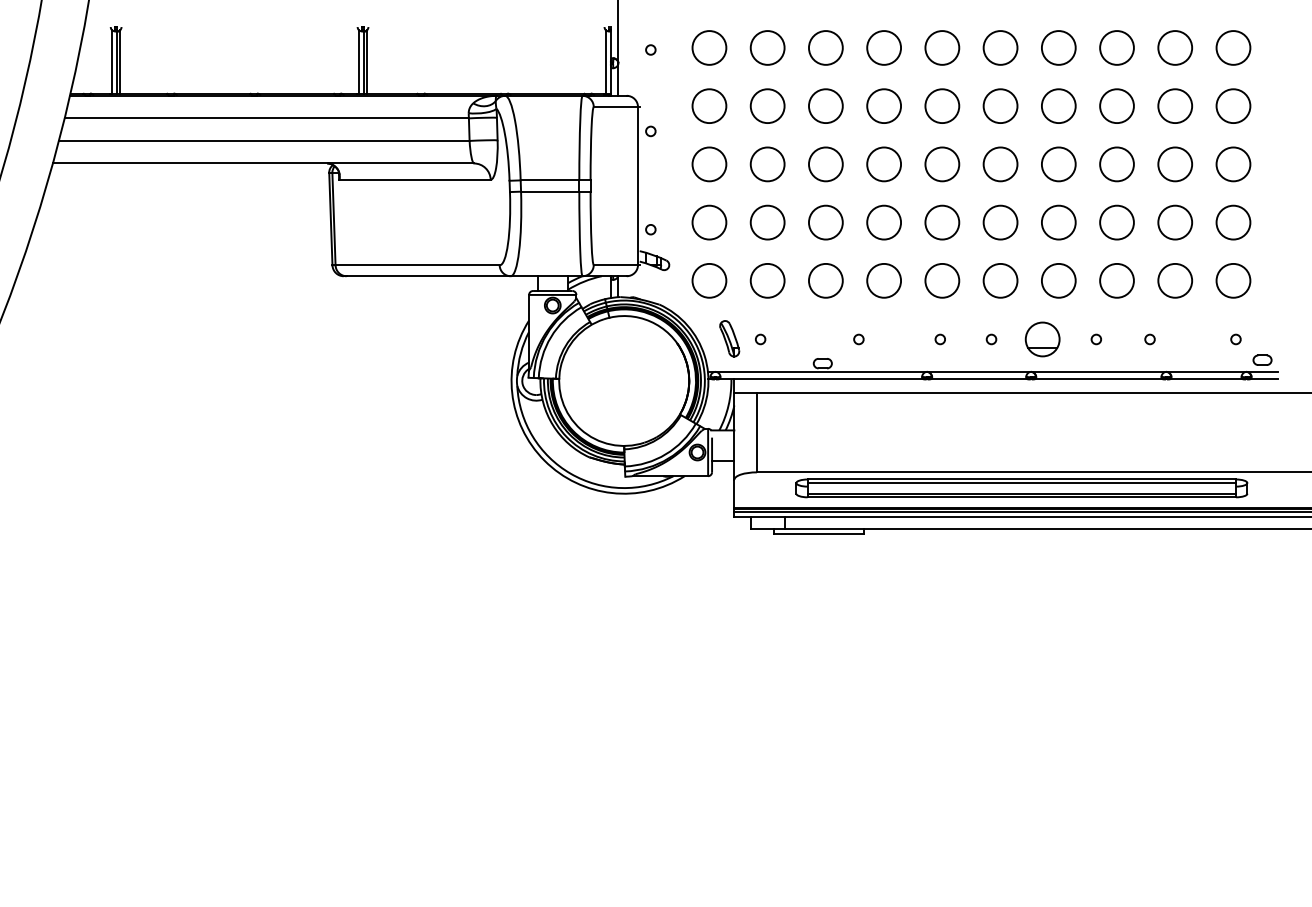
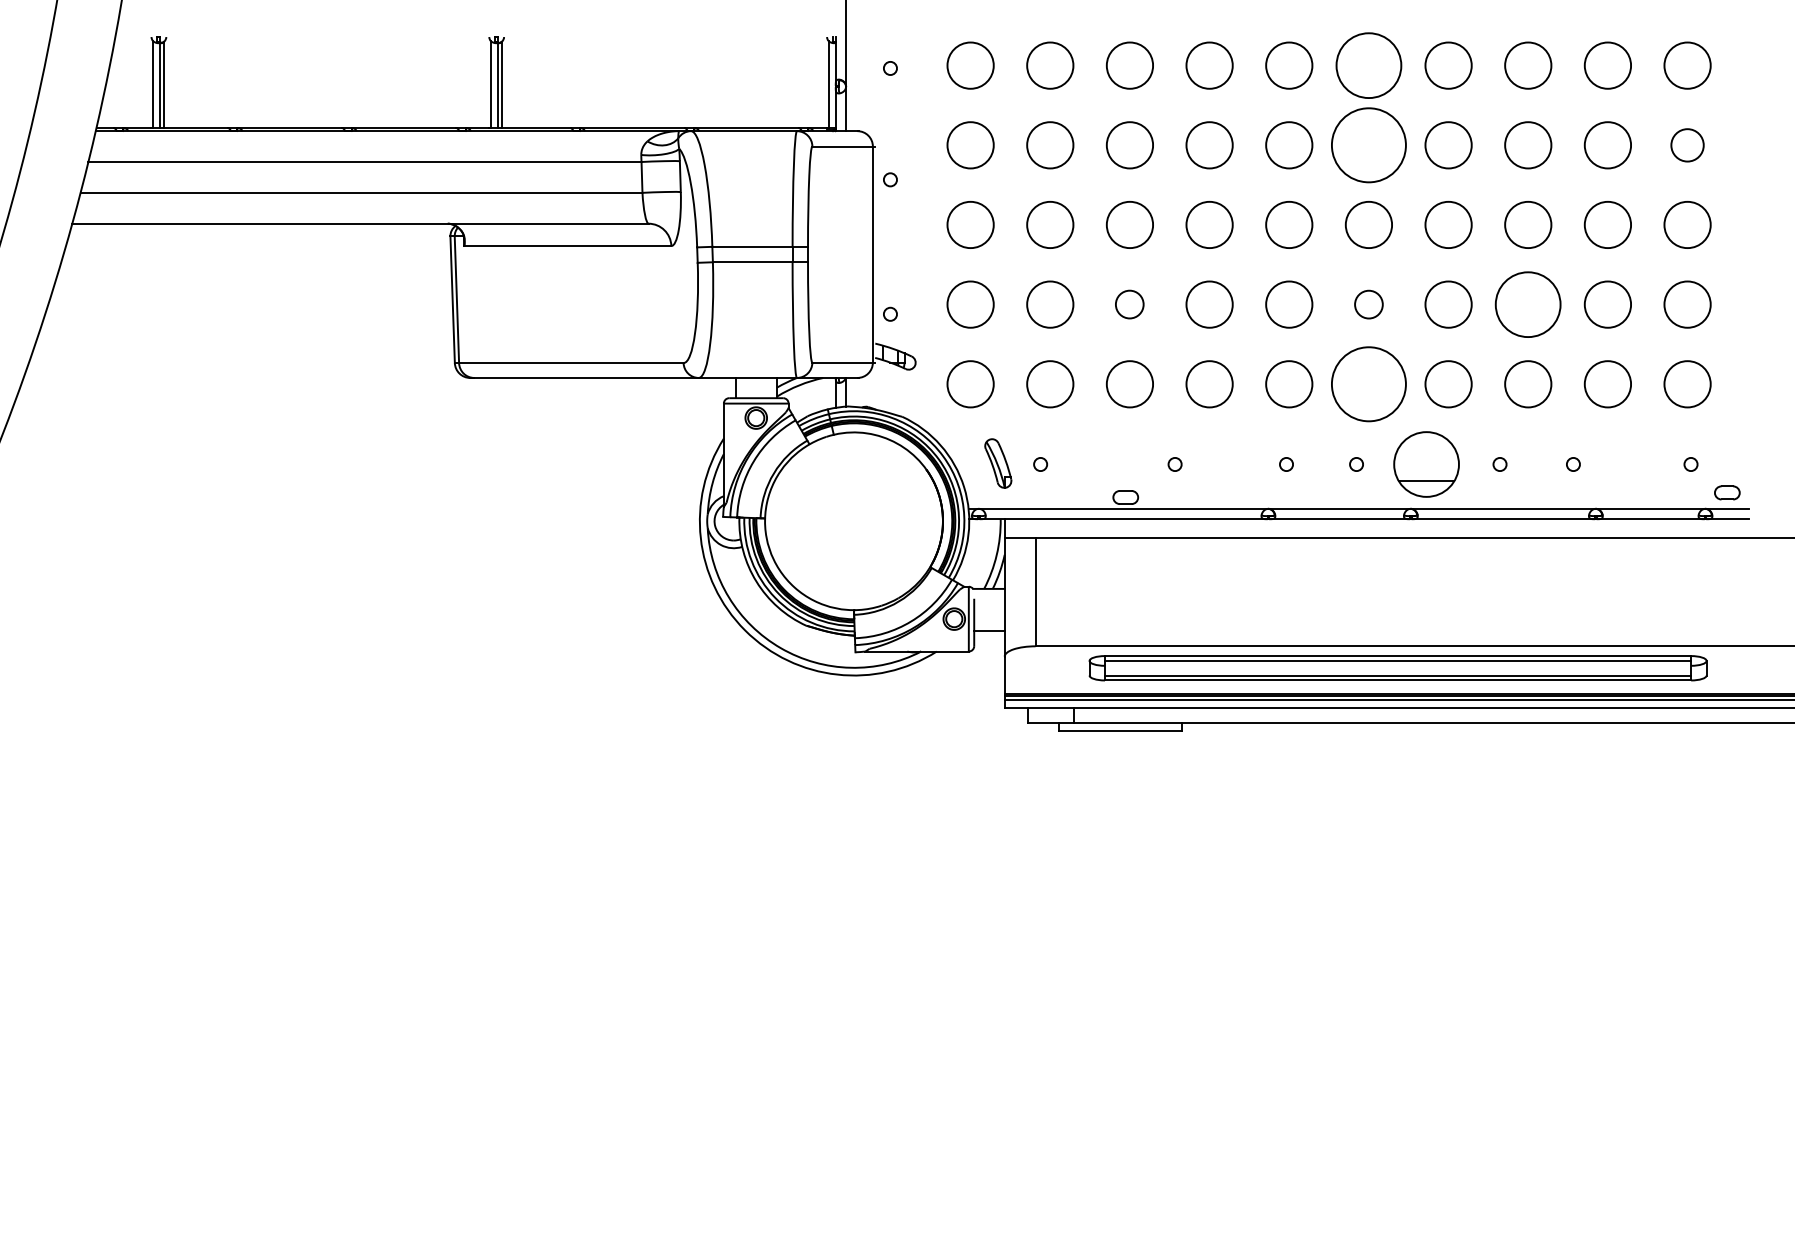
circle: (1000, 47) -> (1368, 65), size x1.4
circle: (1000, 106) -> (1368, 145), size x1.6
circle: (1233, 106) -> (1687, 145), size x0.7
circle: (825, 222) -> (1129, 304), size x0.6
circle: (1000, 222) -> (1368, 304), size x0.6
circle: (1117, 222) -> (1528, 304), size x1.4
circle: (1000, 281) -> (1368, 384), size x1.6
part: (1042, 339) -> (1426, 464), size x1.4

